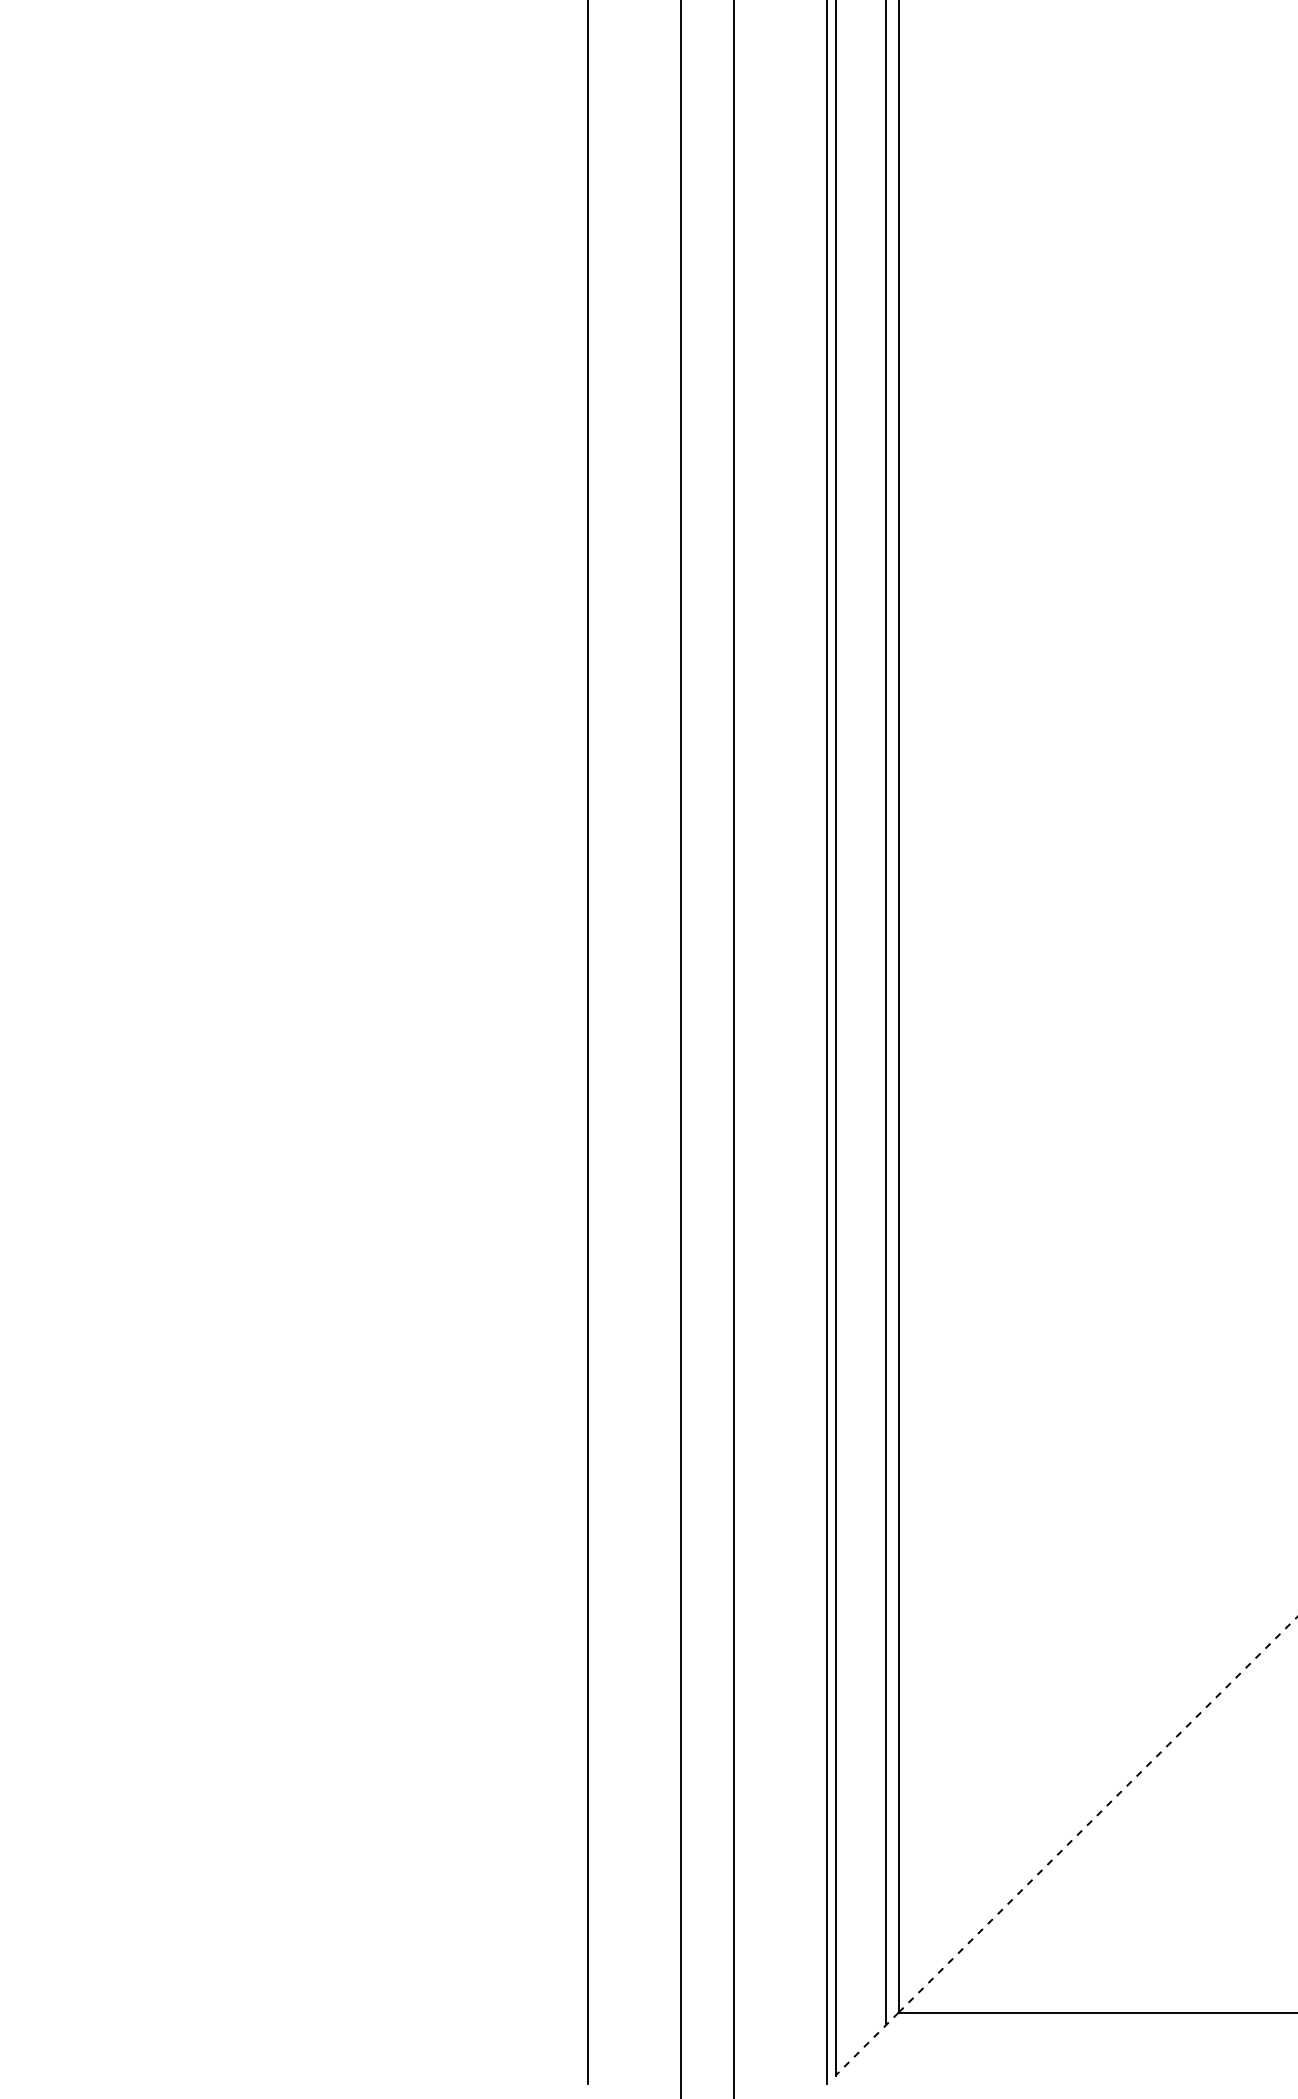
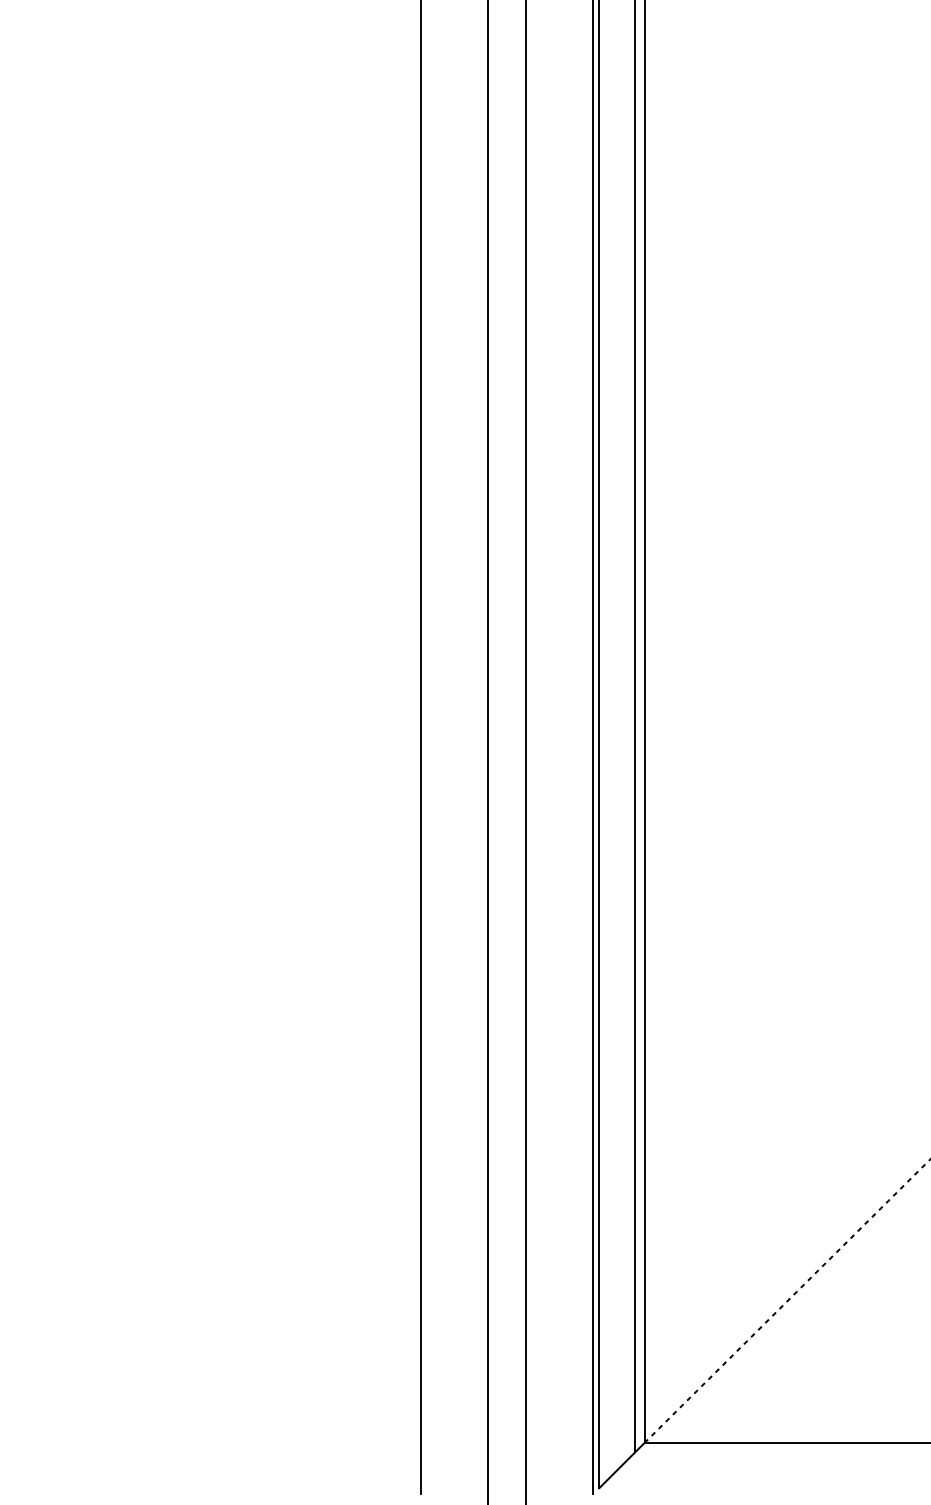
line: (867, 2044) -> (622, 1465), dashed -> solid

